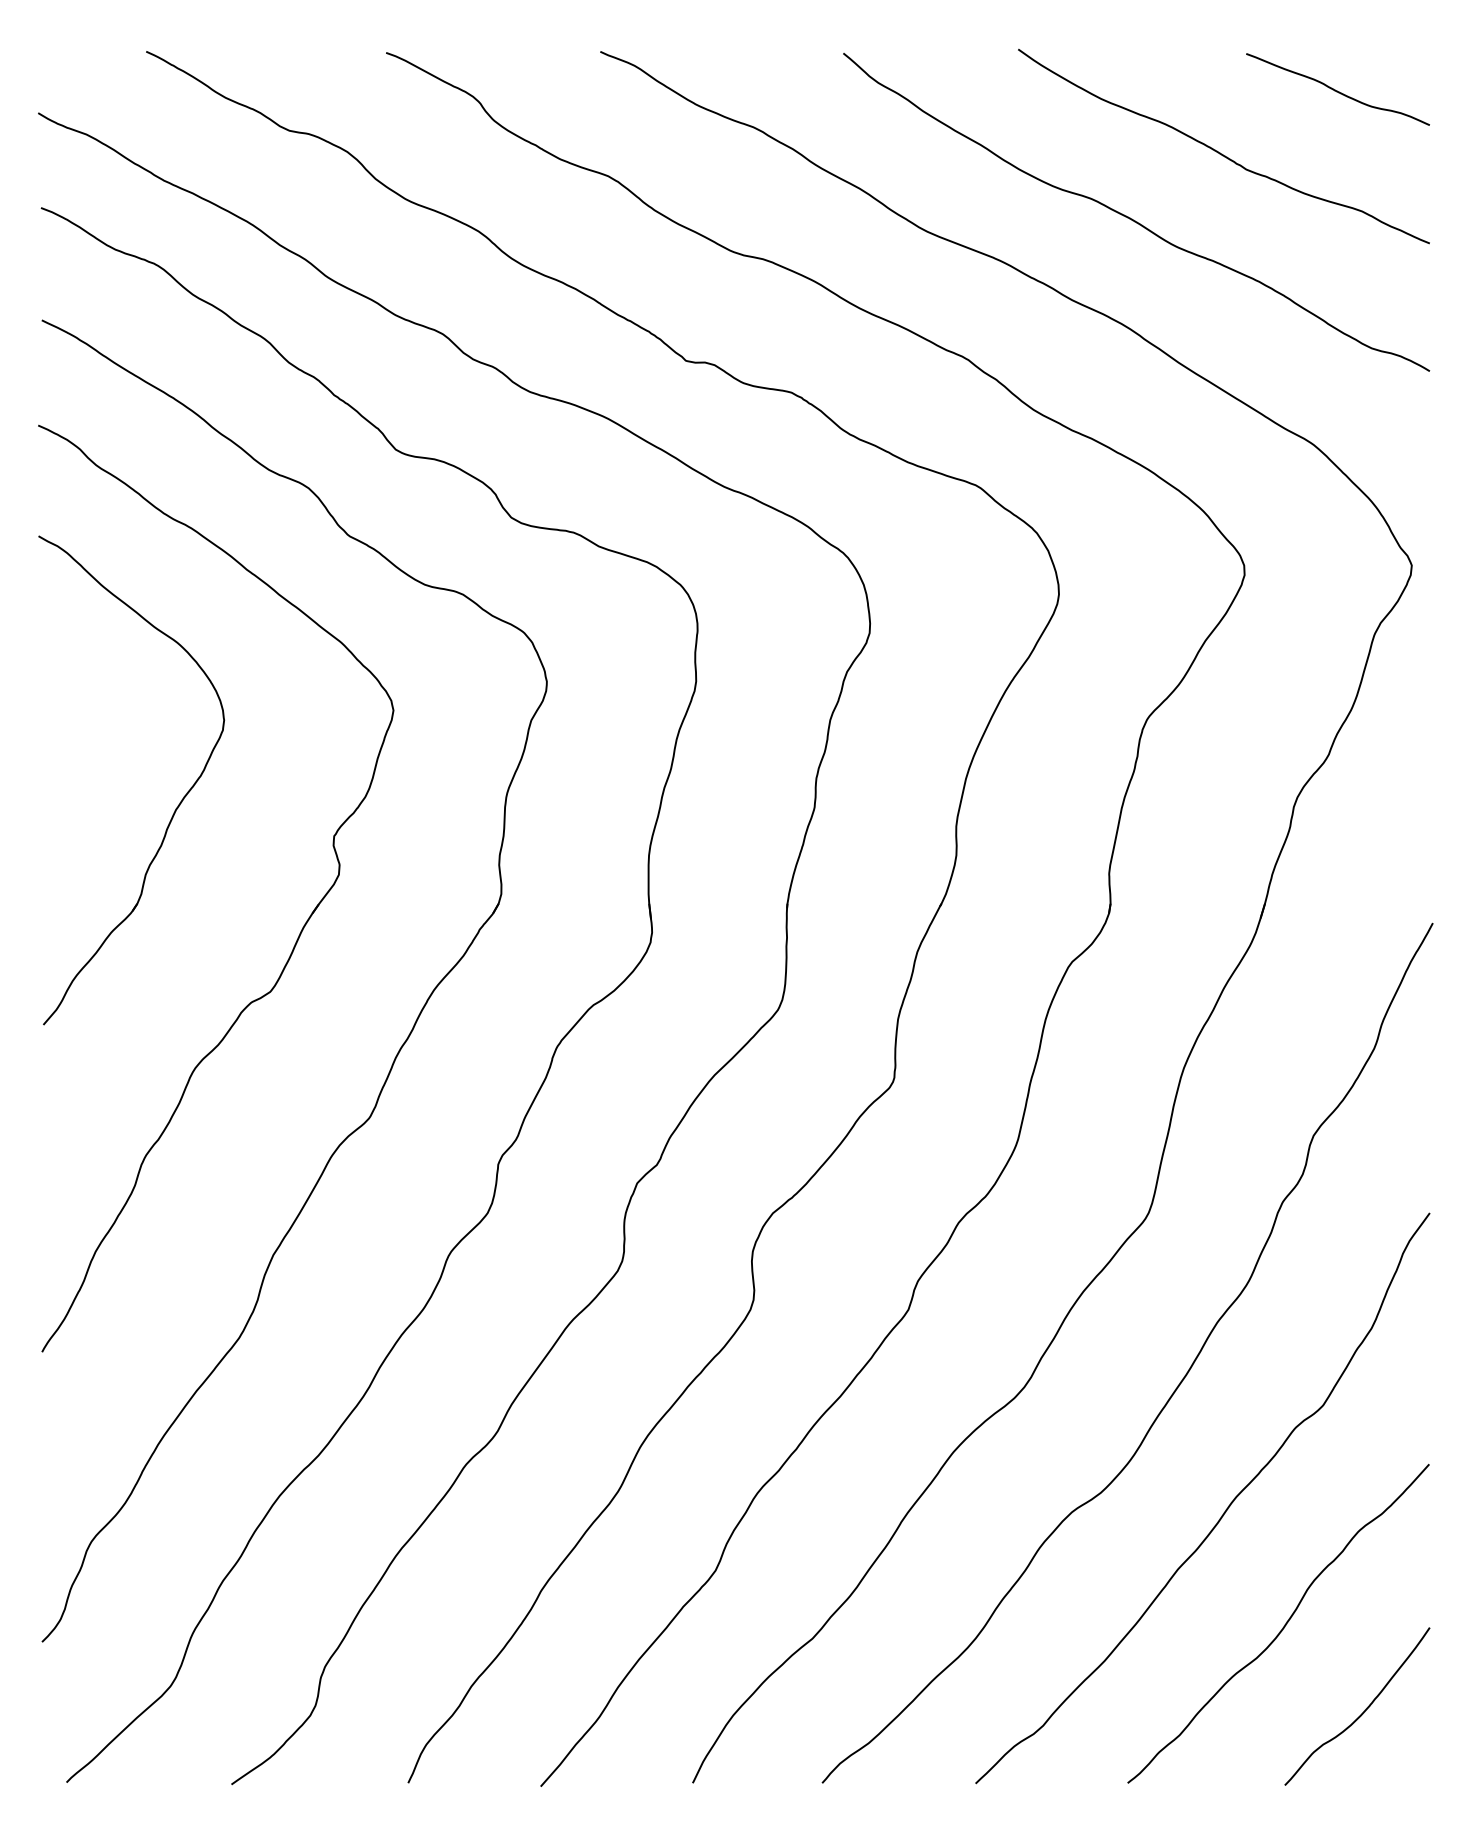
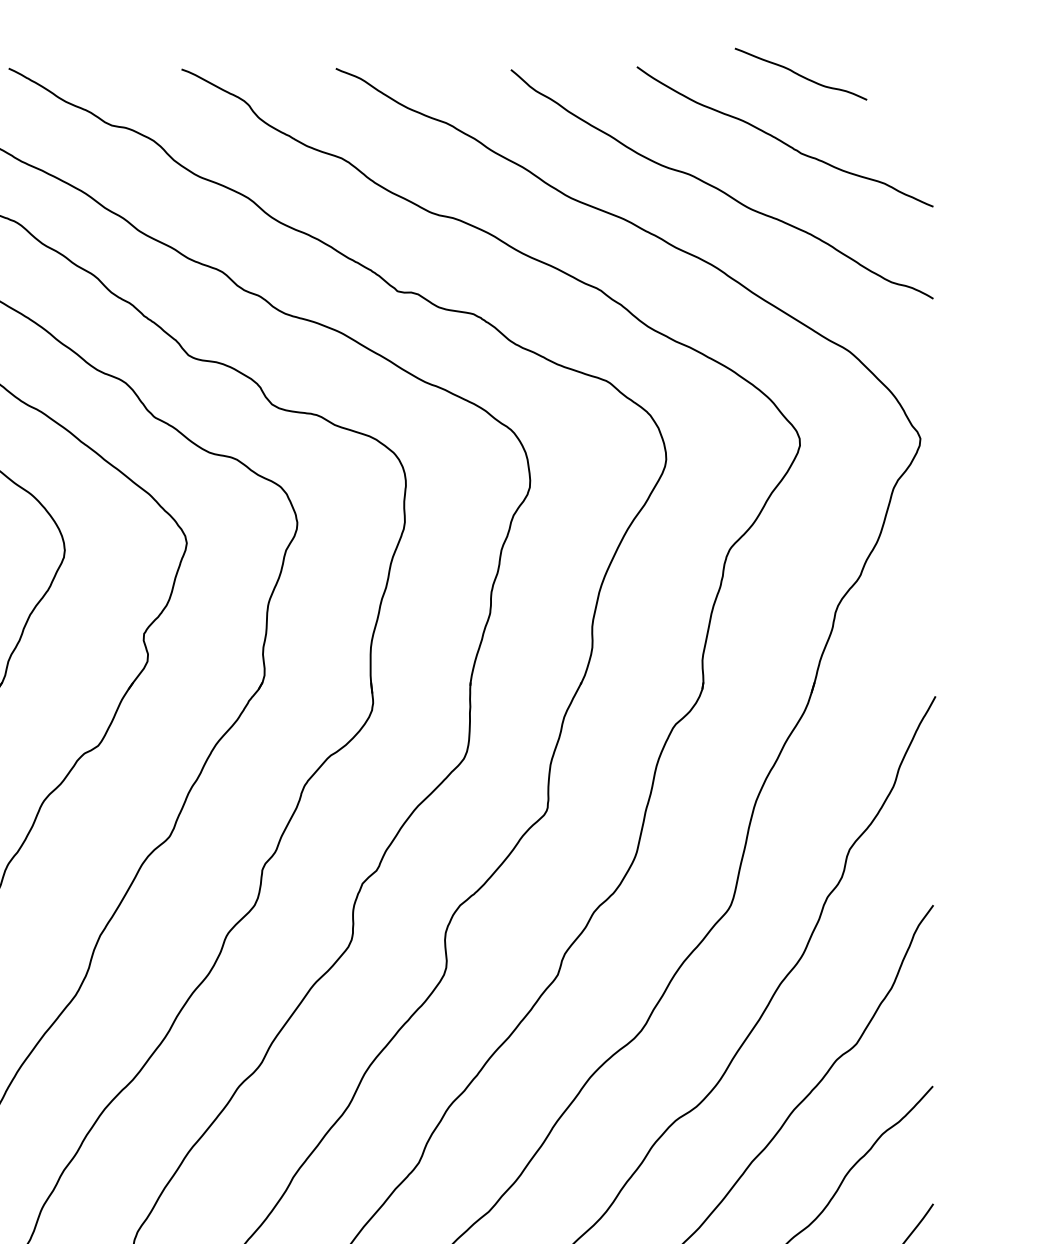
curve: (1337, 90) -> (800, 74), moved

